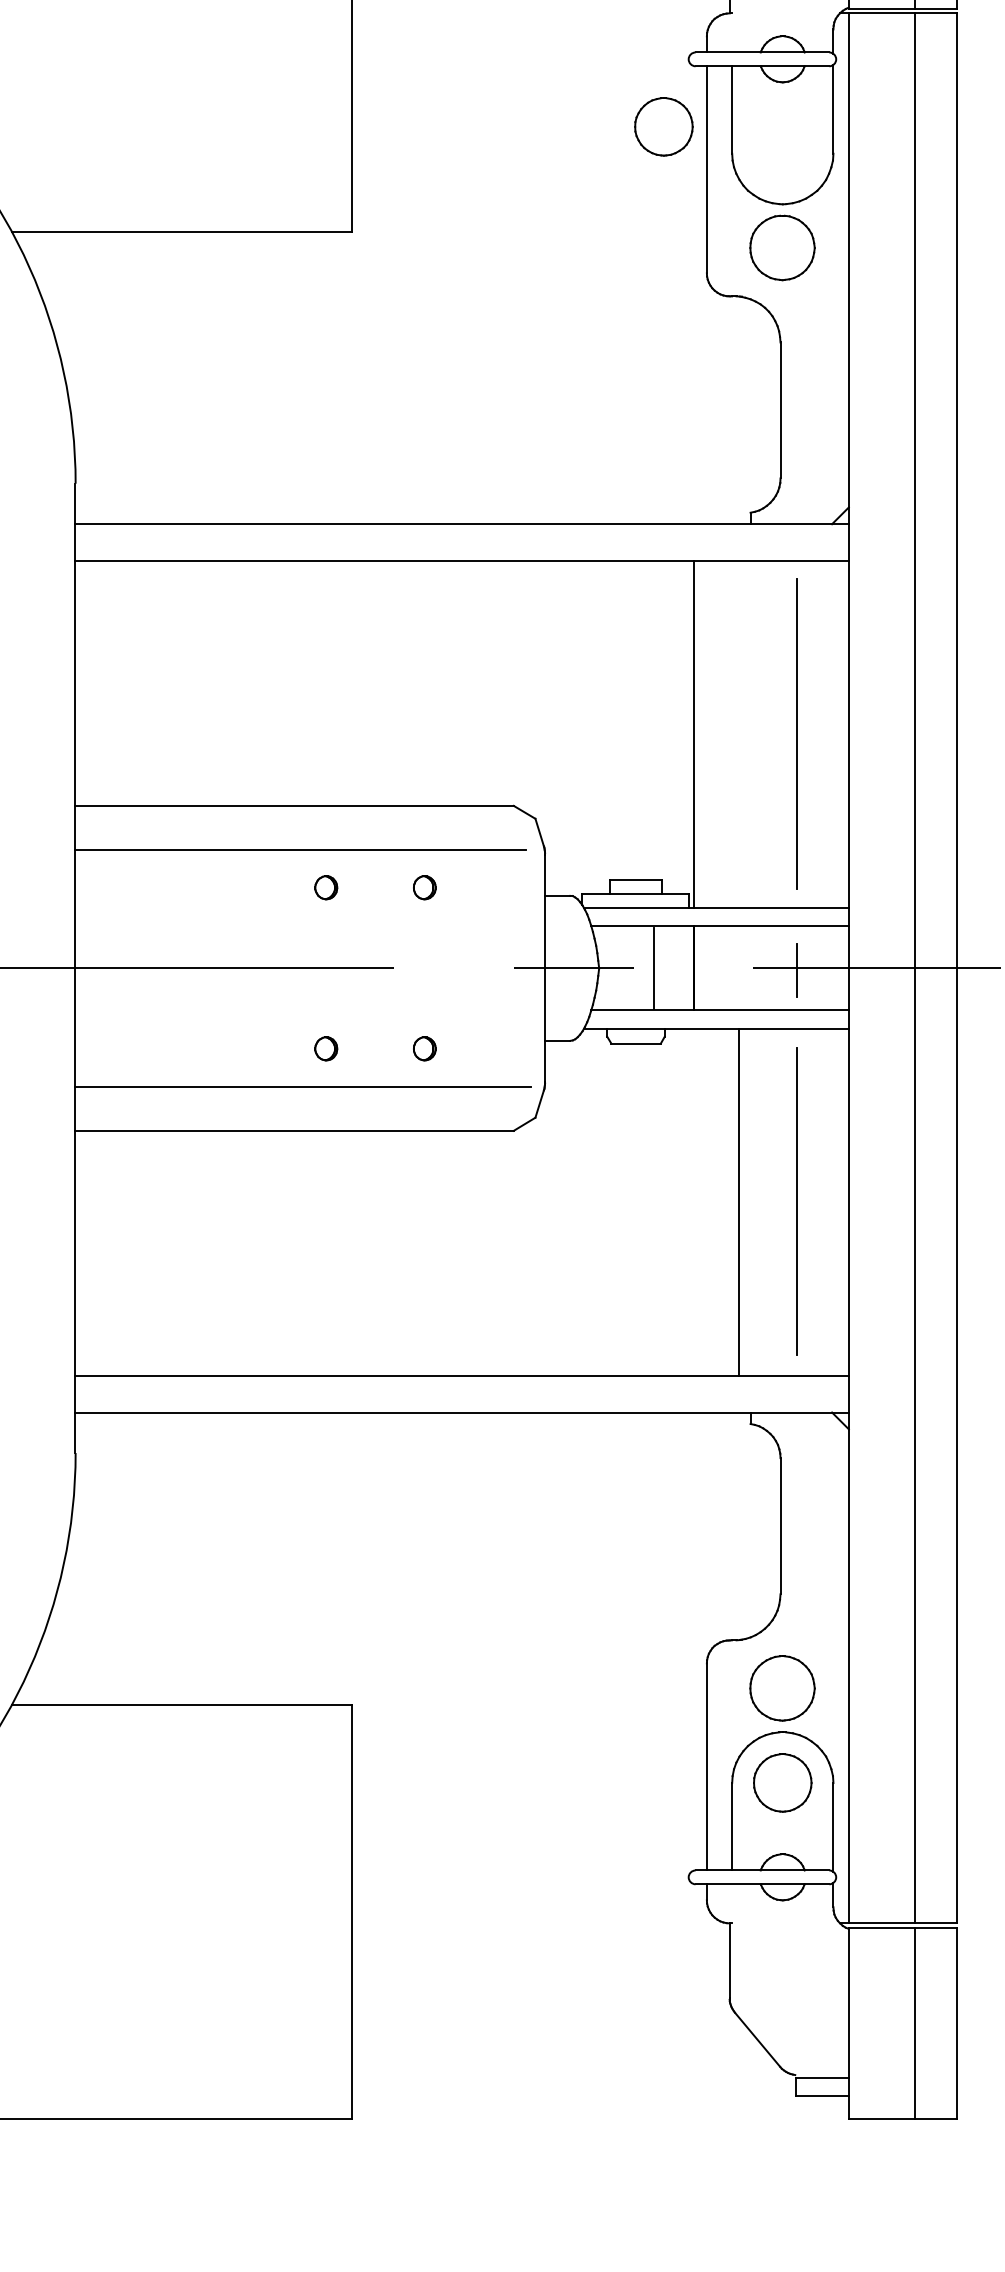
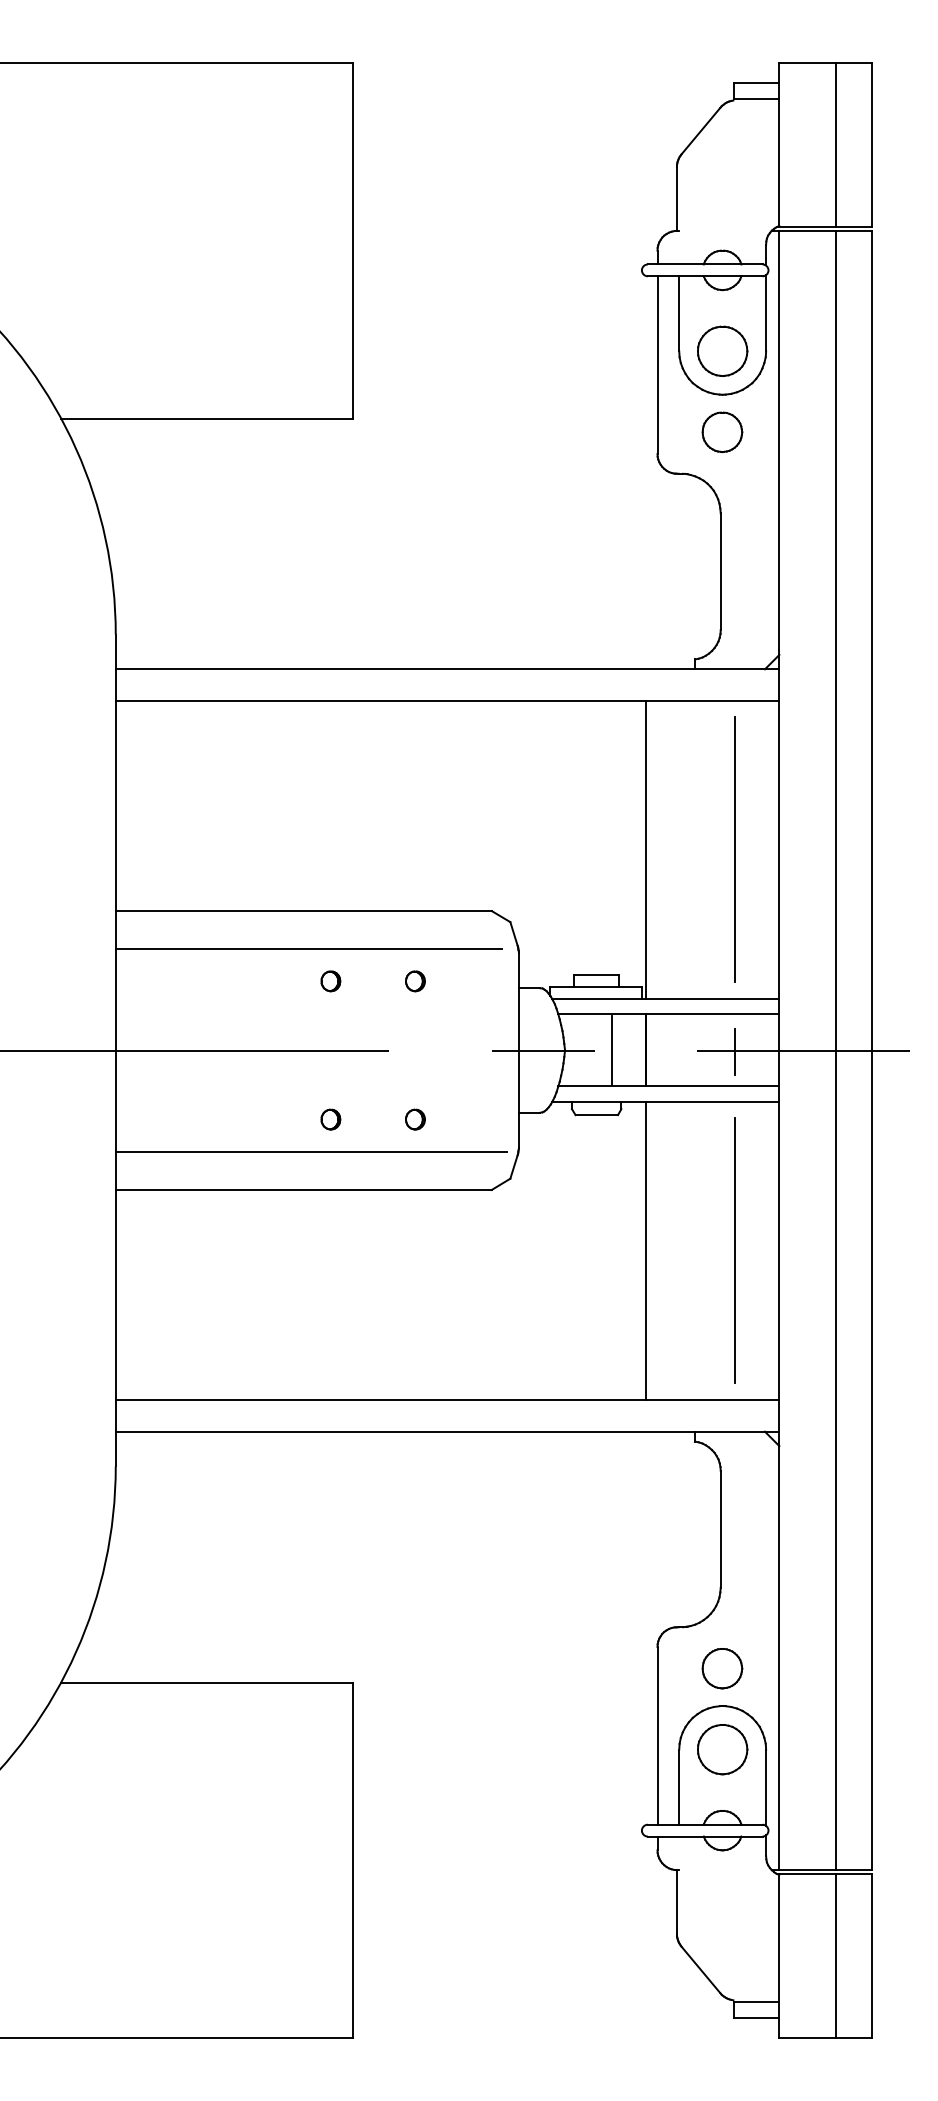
part: (663, 125) -> (722, 350), moved
part: (782, 248) -> (722, 432), size x0.71
line: (739, 1202) -> (646, 1251), moved
part: (782, 1688) -> (722, 1668), size x0.71

